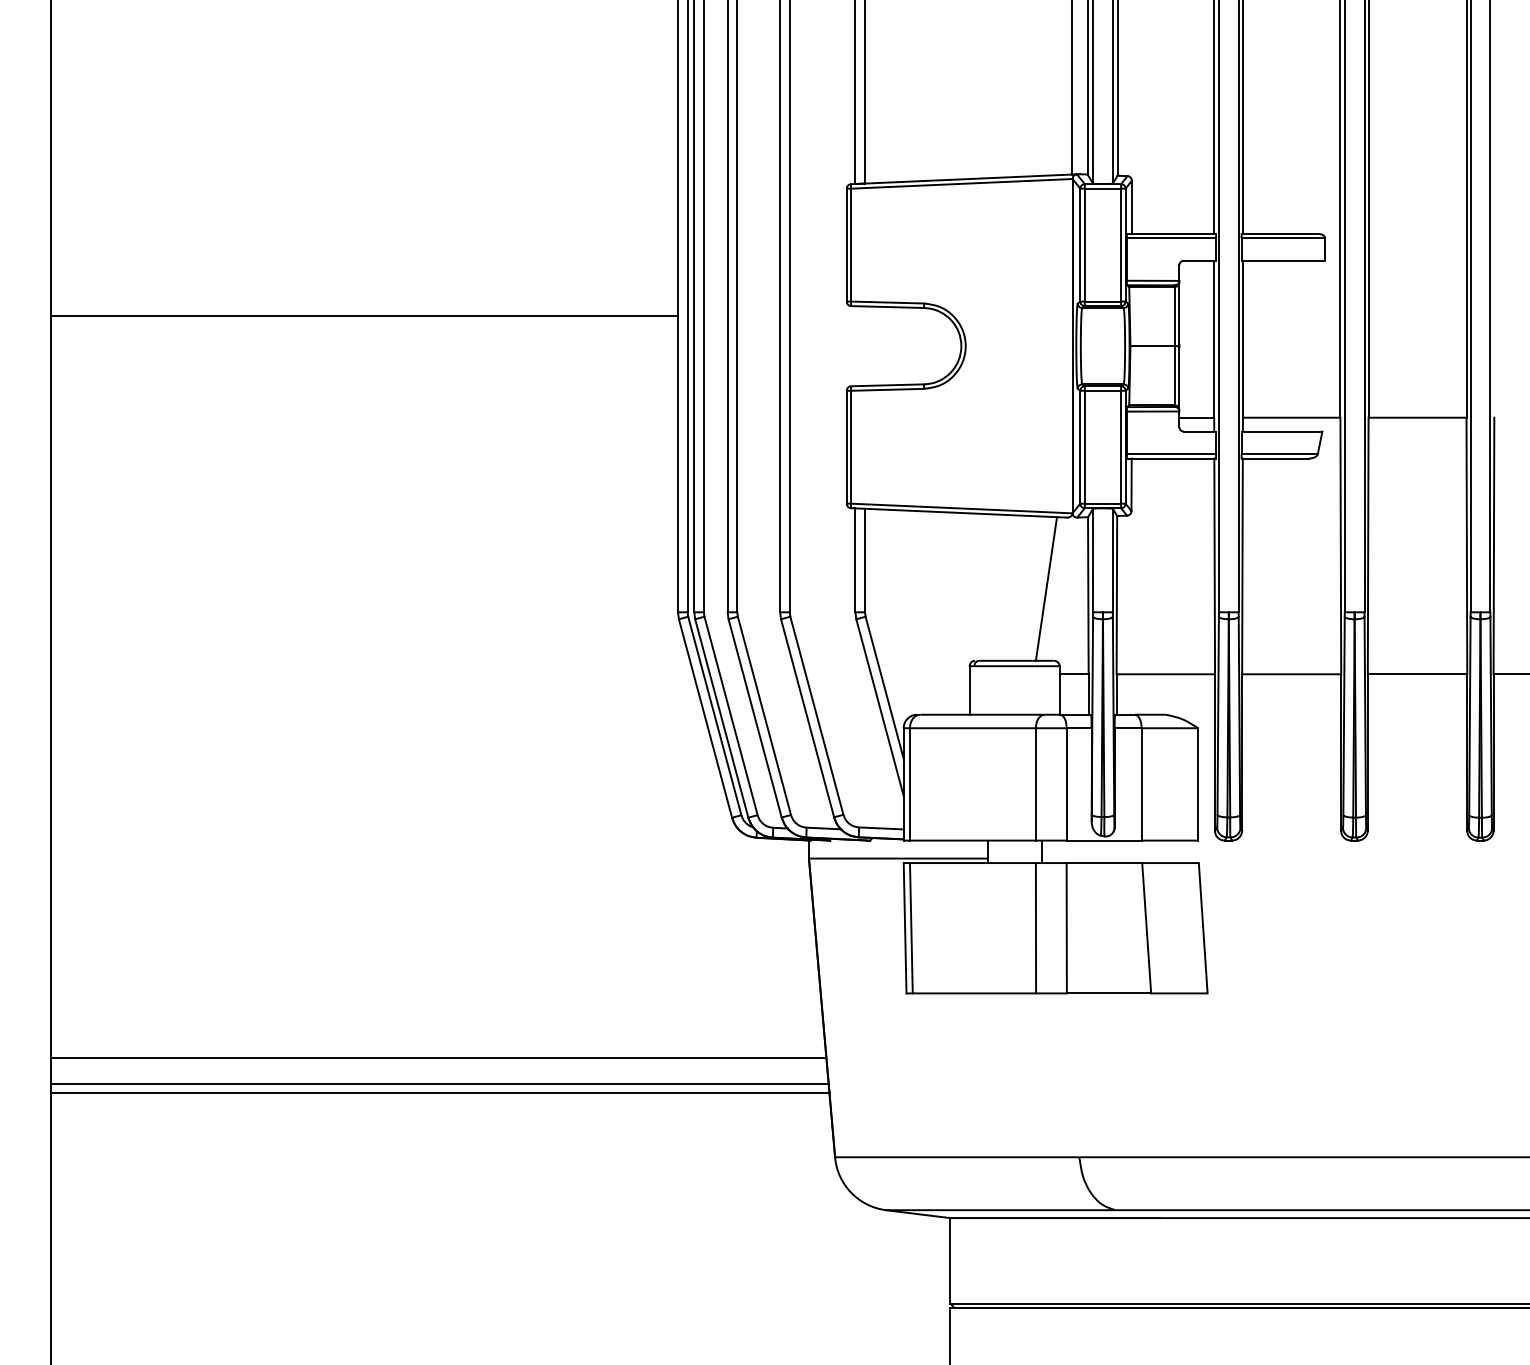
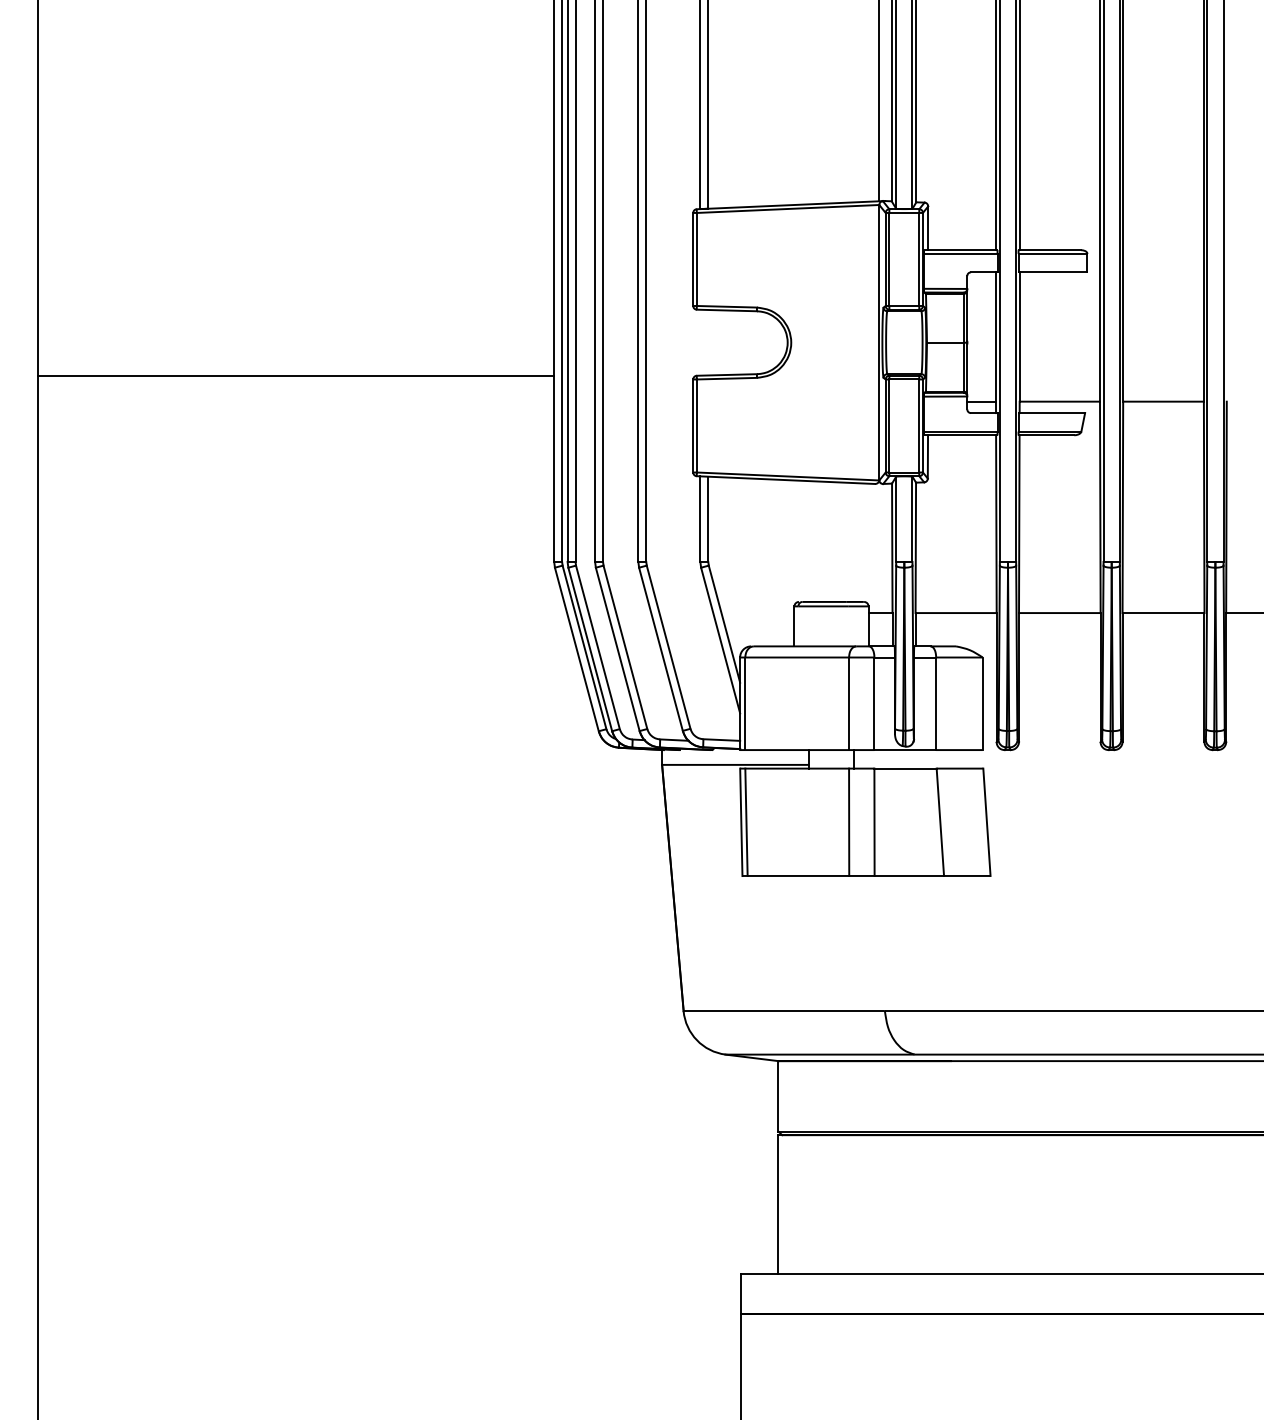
line: (364, 315) -> (295, 375), moved
line: (1046, 588) -> (857, 542), removed
line: (438, 1058) -> (356, 929), removed
line: (439, 1085) -> (357, 951), removed
line: (440, 1093) -> (358, 958), removed

